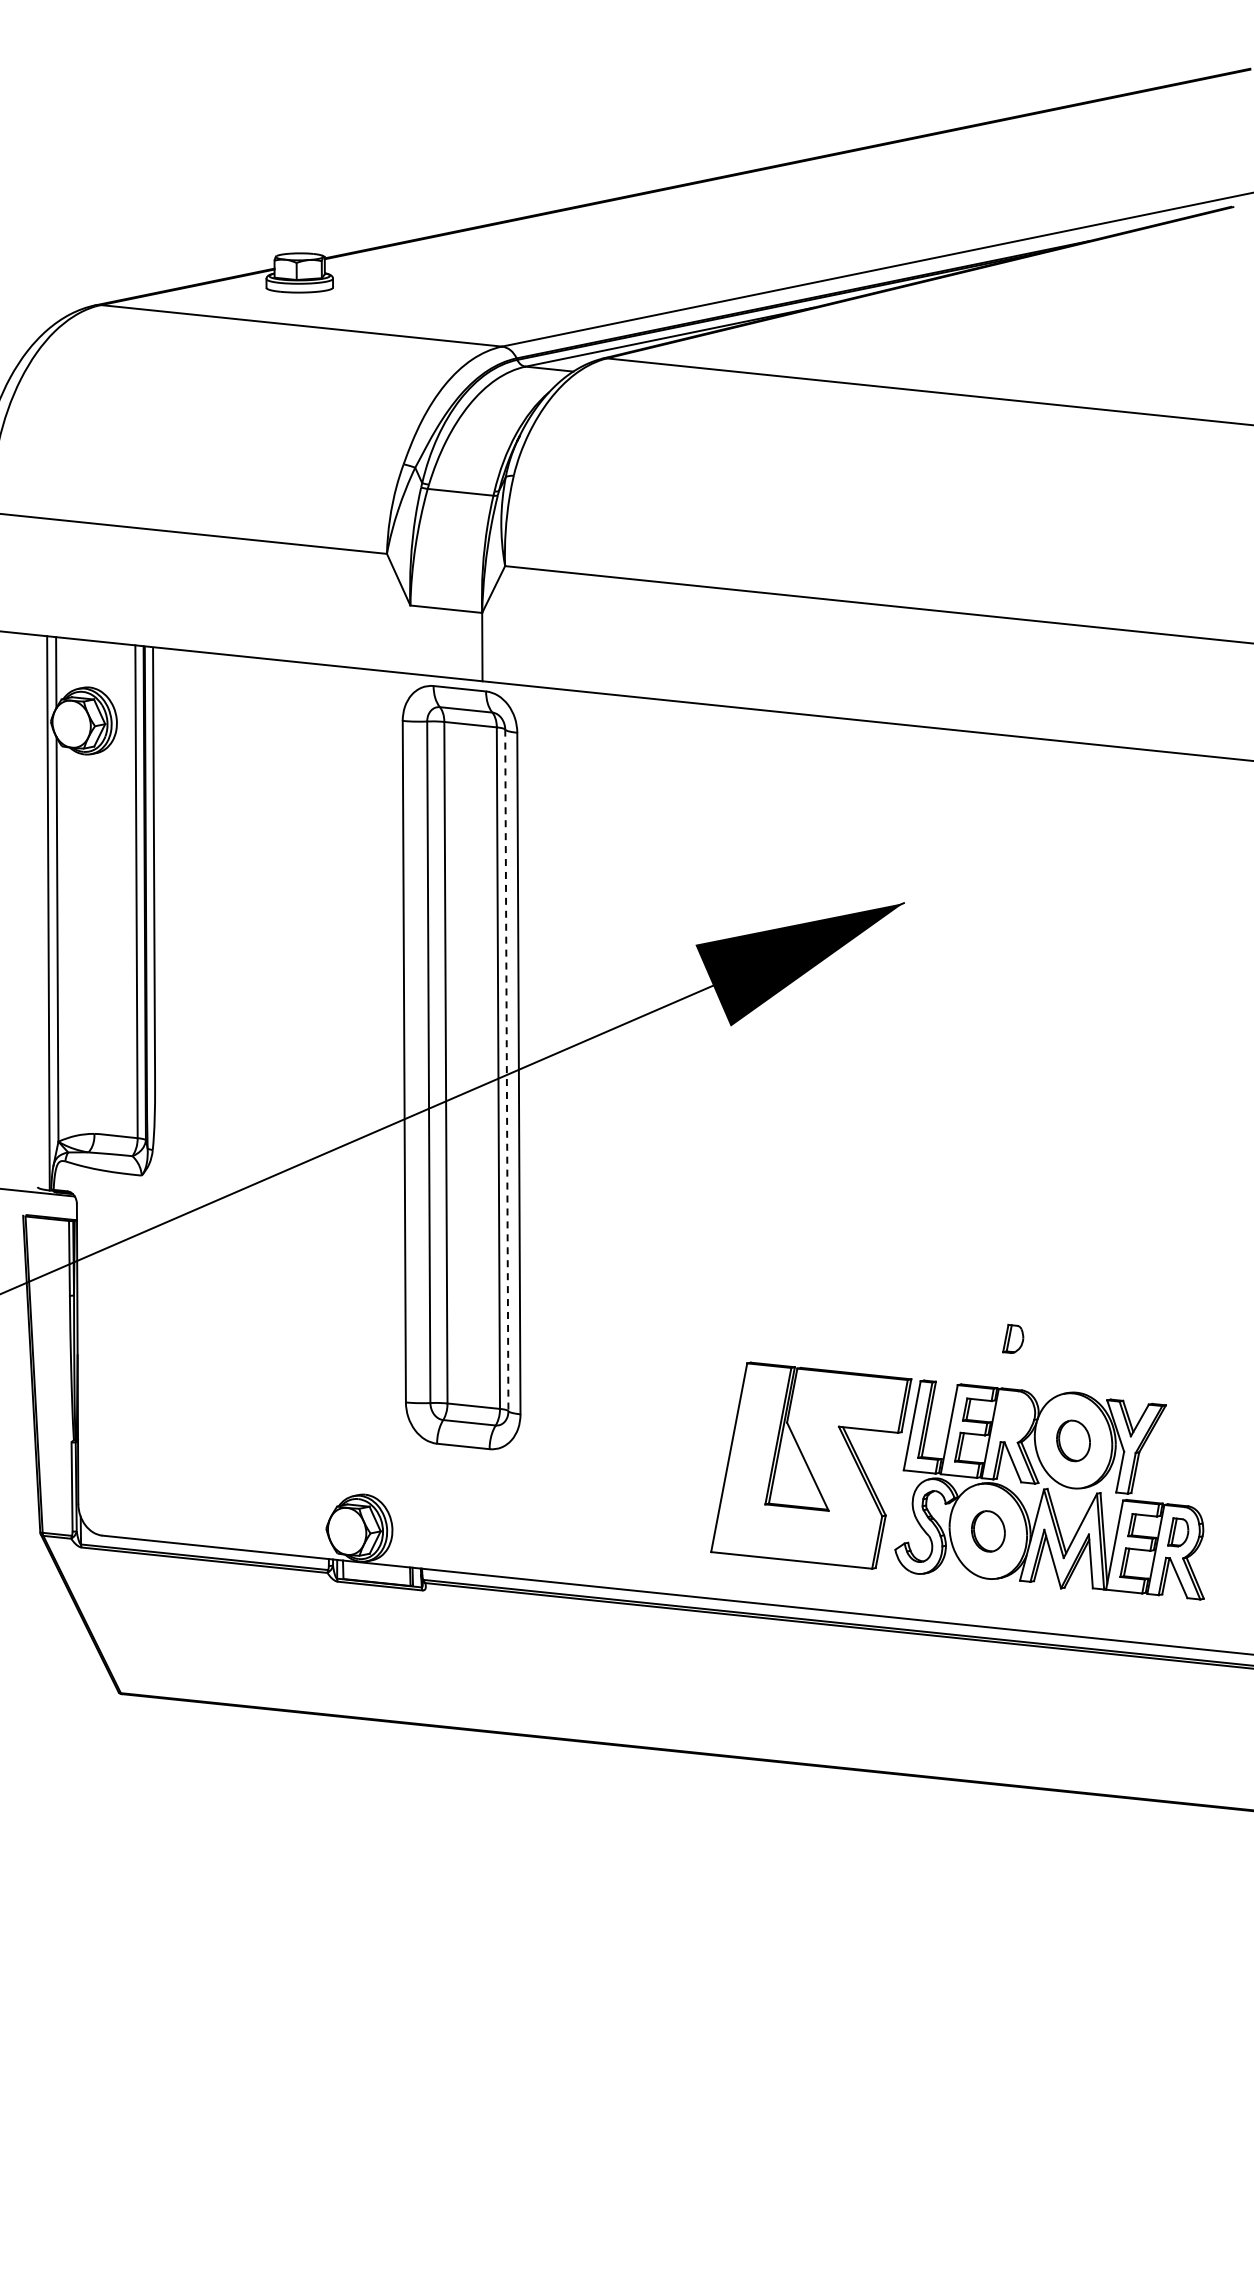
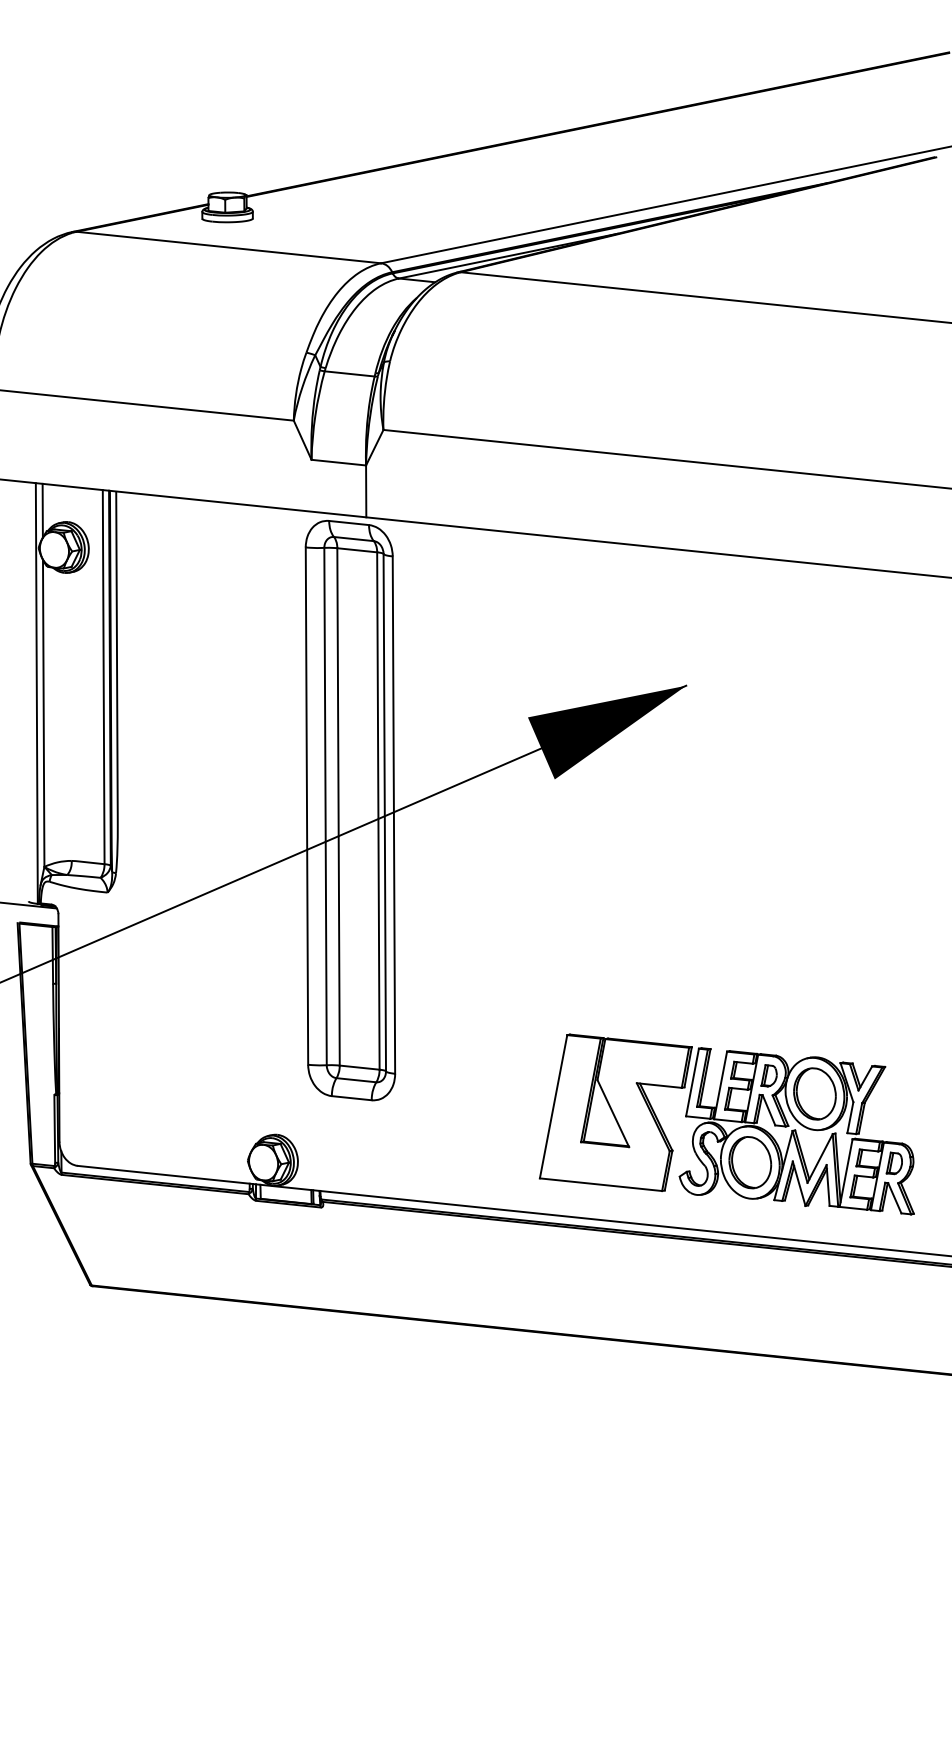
line: (506, 1070) -> (384, 812), dashed -> solid
part: (1013, 1338) -> (769, 1075), moved
part: (1073, 1440) -> (814, 1093), size x1.67
part: (988, 1531) -> (750, 1162), size x1.67

